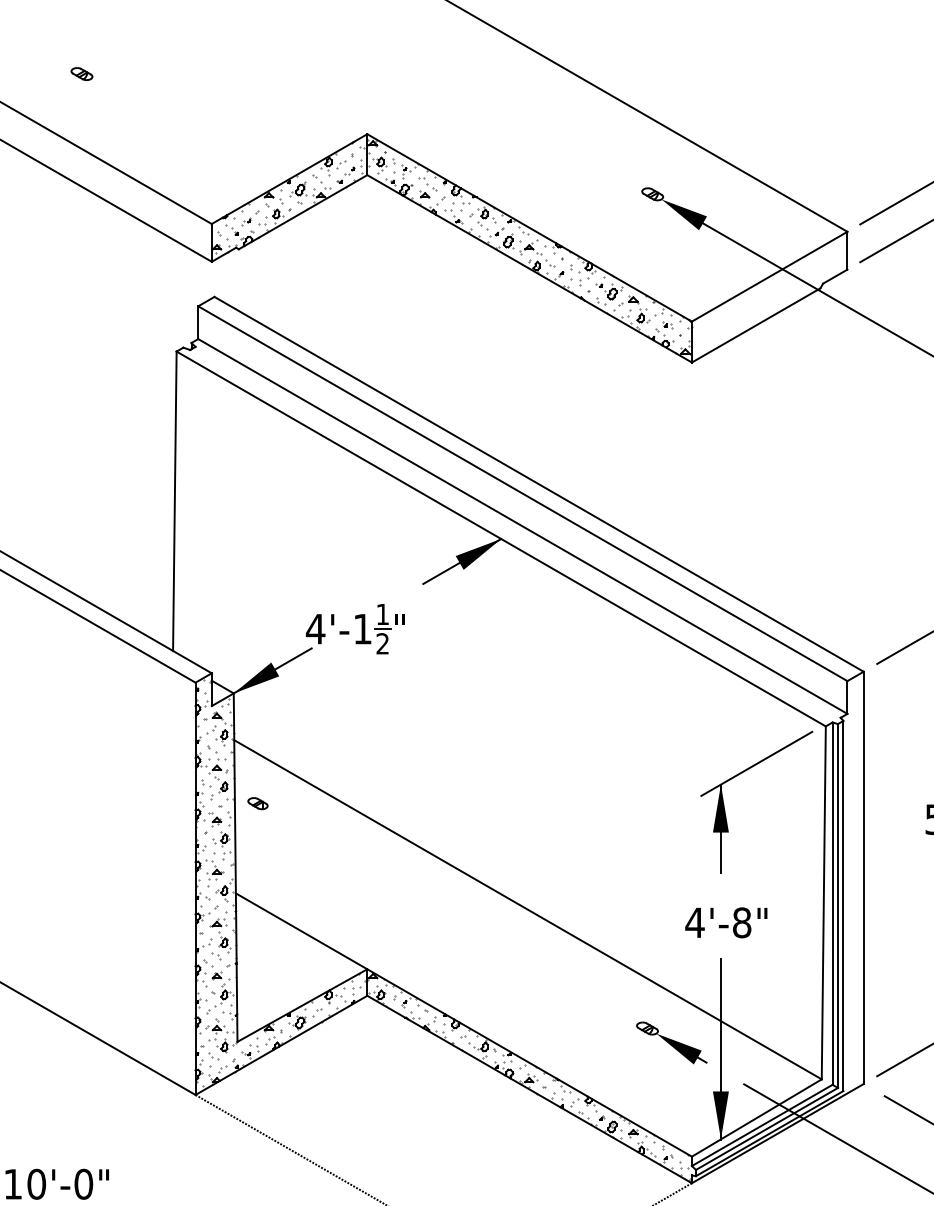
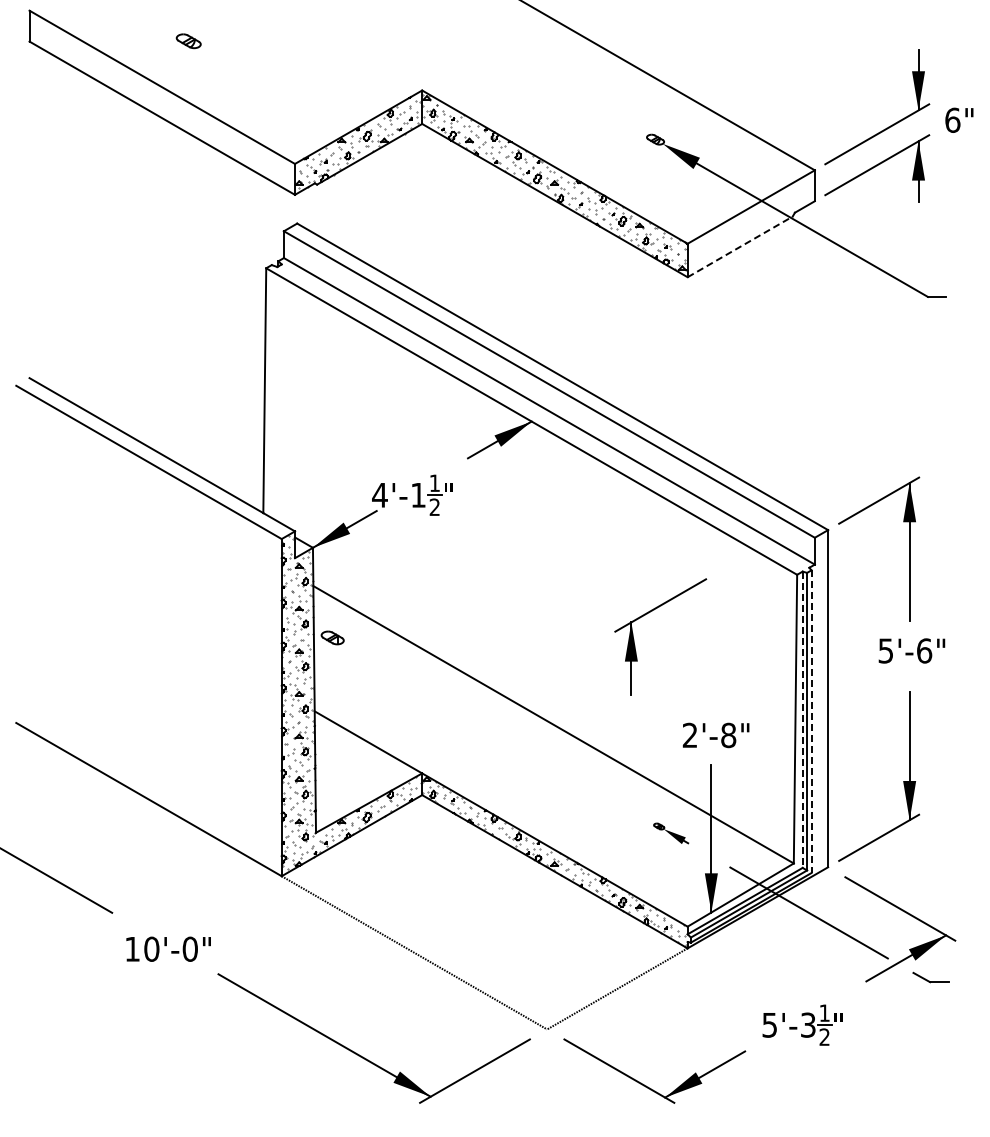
part: (81, 74) -> (188, 41), size x1.4
line: (756, 324) -> (740, 246), solid -> dashed
part: (740, 774) -> (647, 614), moved
part: (257, 803) -> (332, 637), size x1.4
line: (832, 904) -> (802, 720), solid -> dashed
line: (843, 907) -> (811, 722), solid -> dashed
text: (695, 921) -> (690, 734), 4'-8" -> 2'-8"
part: (670, 1042) -> (670, 833), size x0.6

